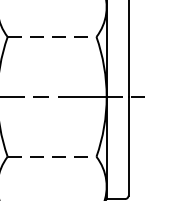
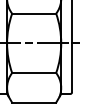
line: (52, 36) -> (34, 13), dashed -> solid
line: (52, 157) -> (34, 73), dashed -> solid

